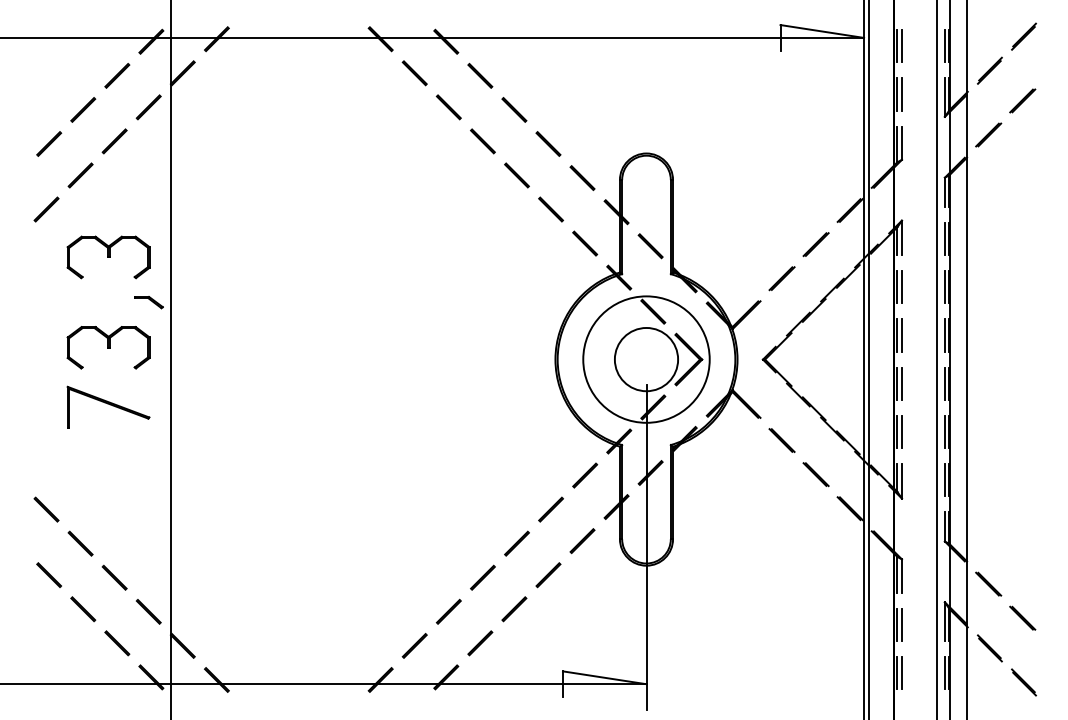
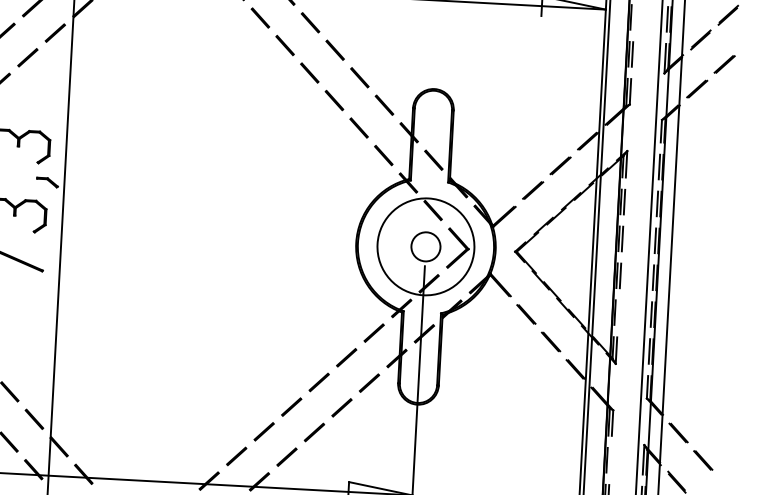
line: (901, 46) -> (634, 17), removed
circle: (646, 359) -> (425, 246), size x0.6
line: (901, 431) -> (618, 312), removed
line: (901, 624) -> (610, 460), removed

